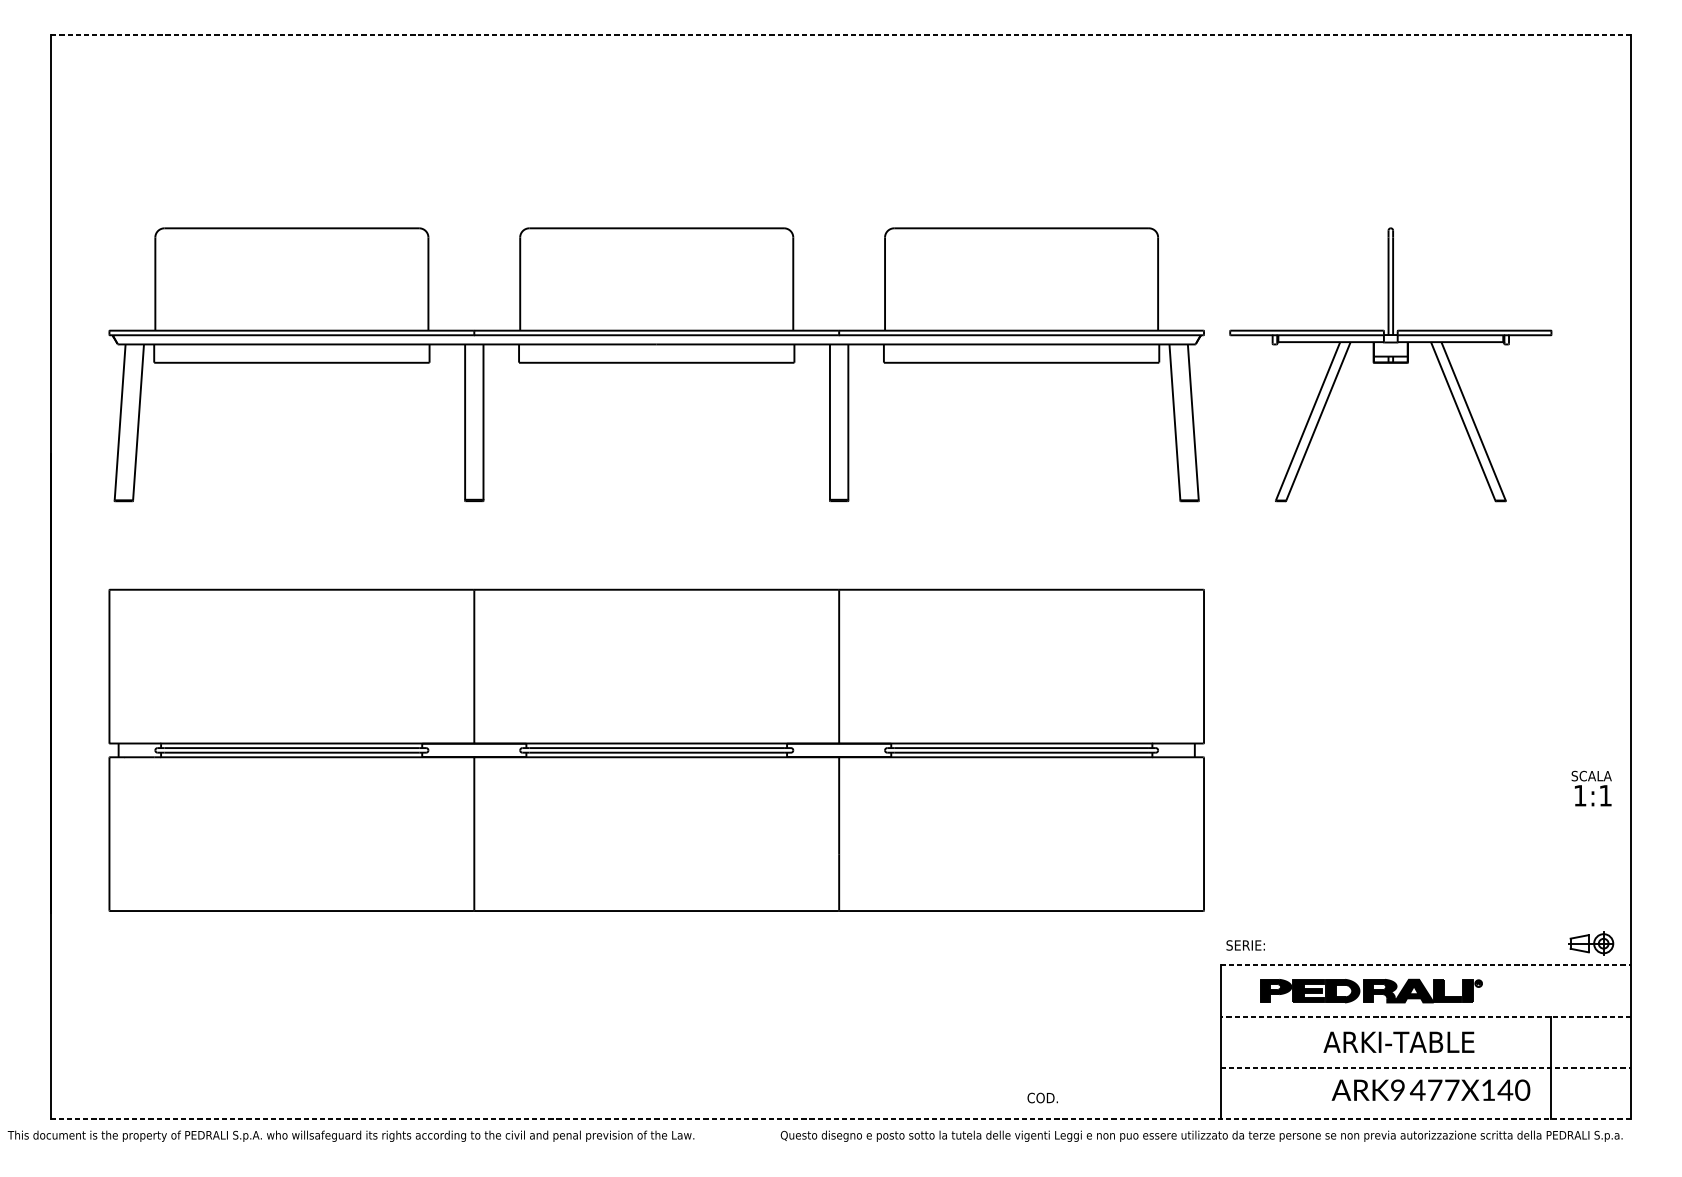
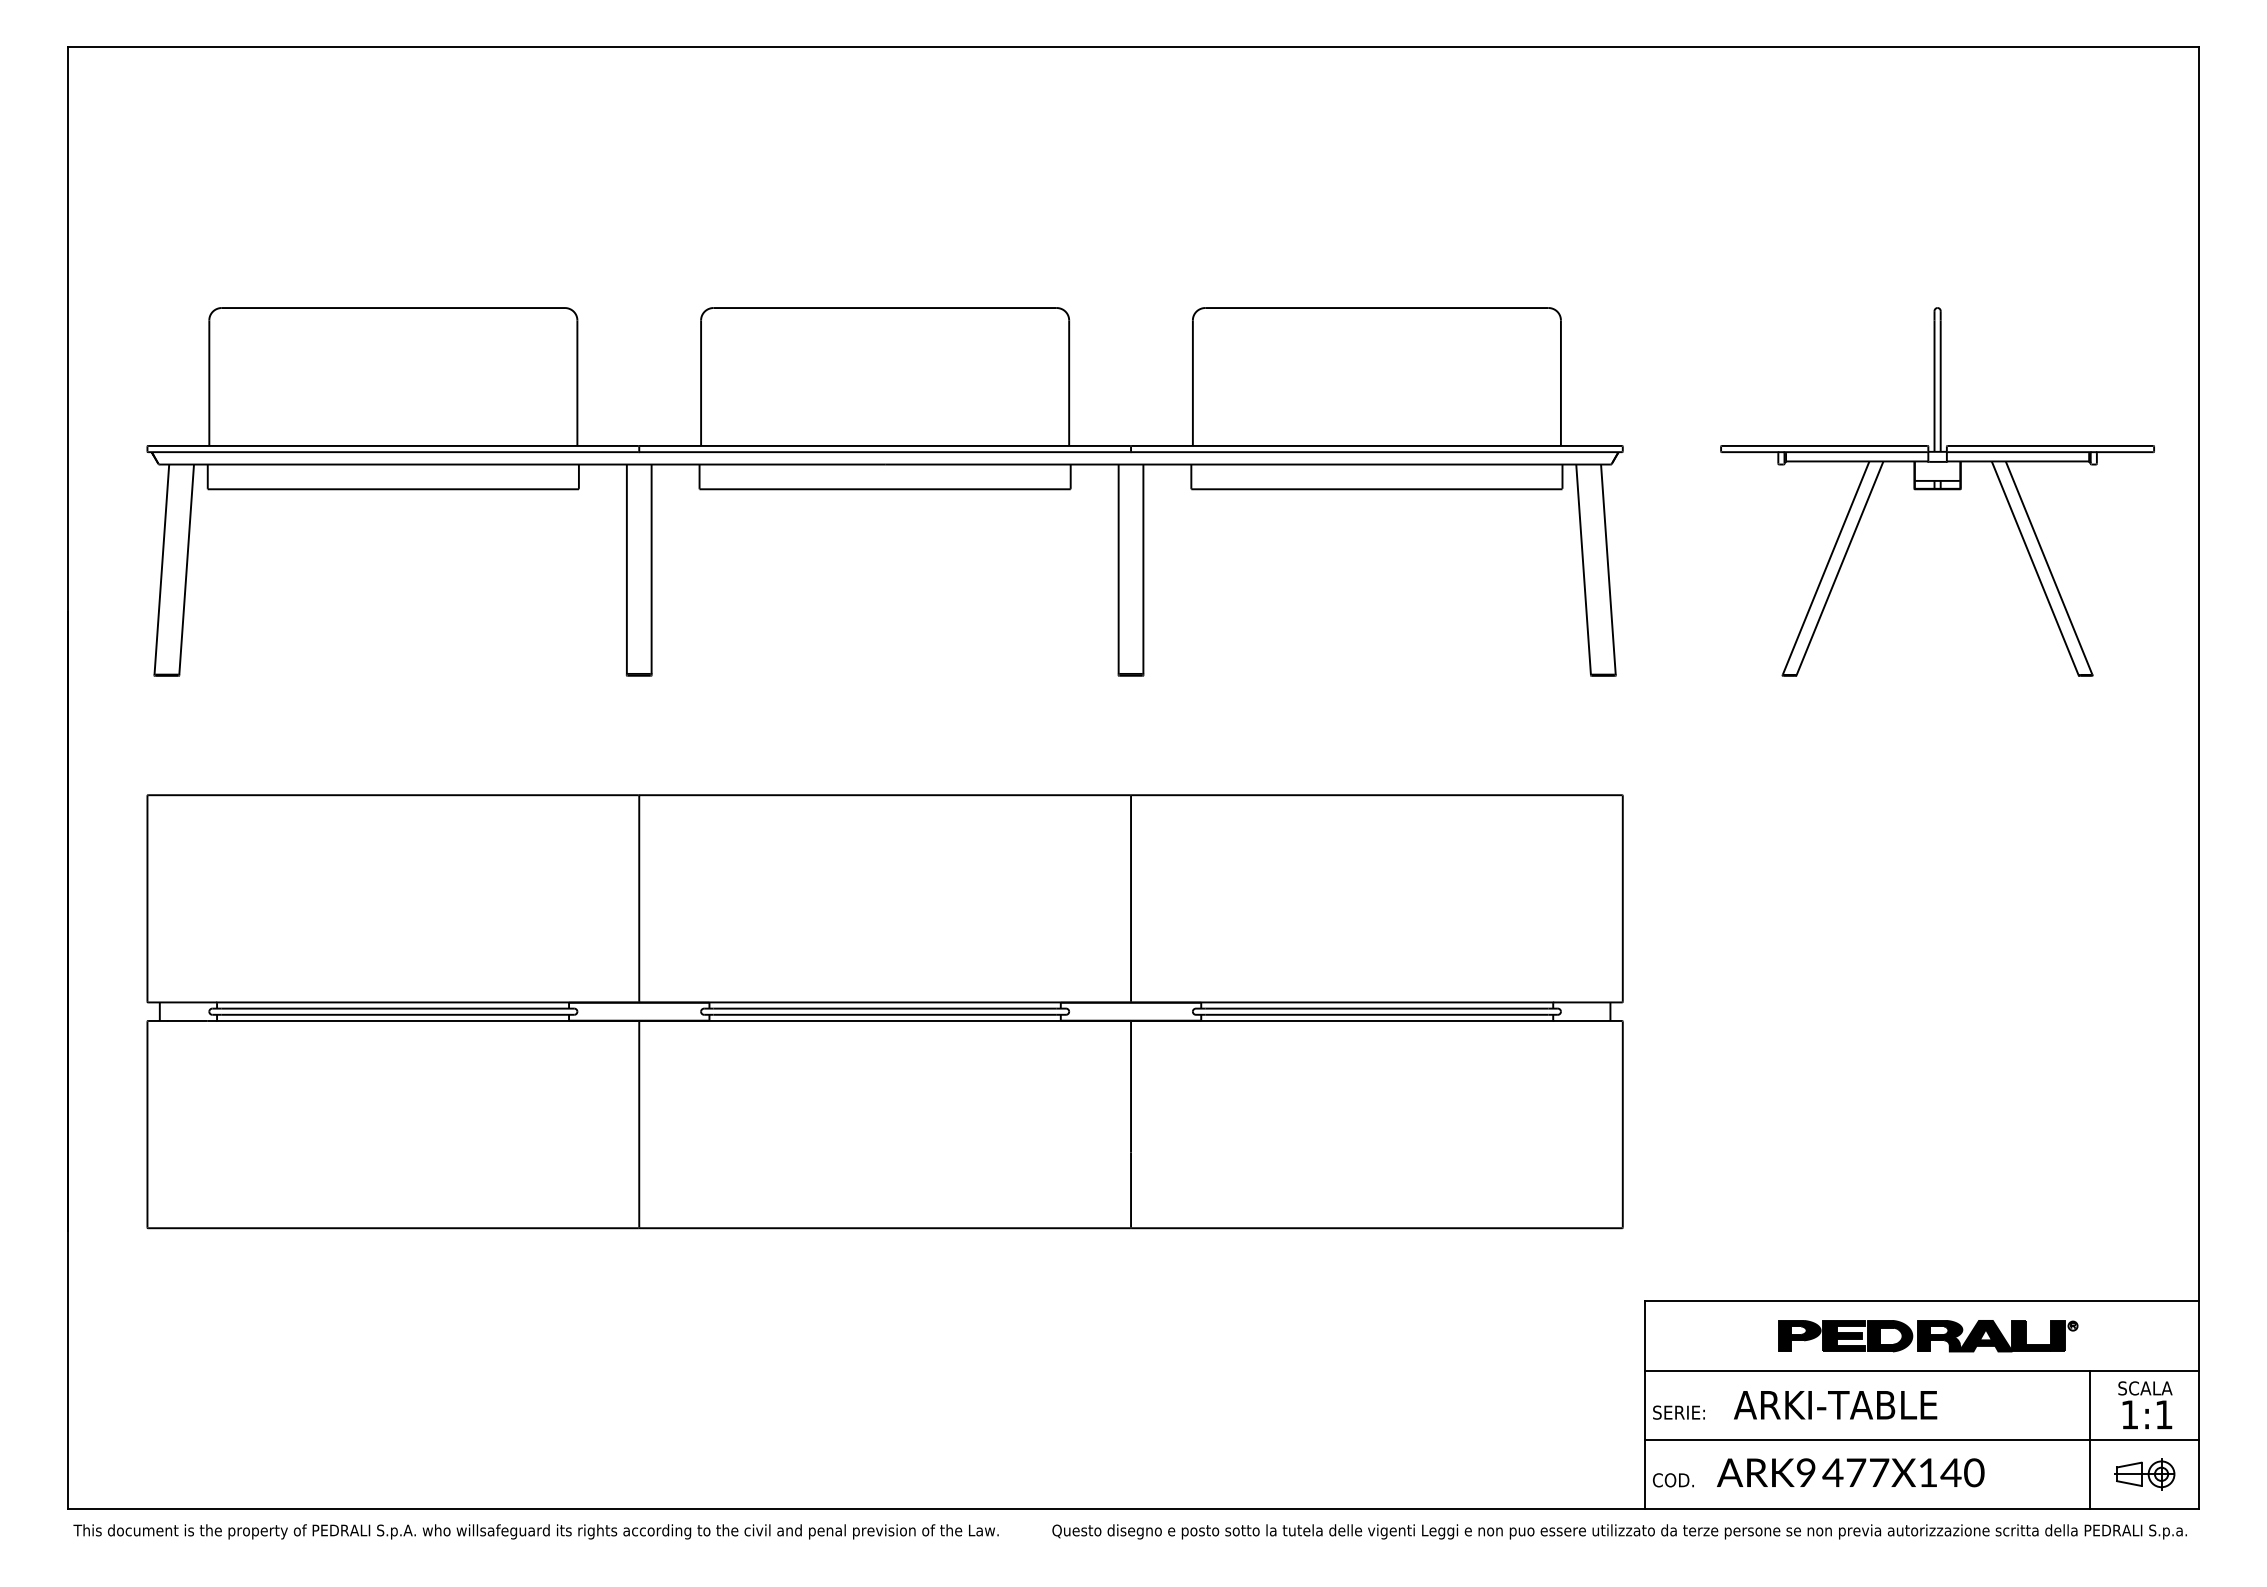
line: (841, 35) -> (1133, 47), dashed -> solid
part: (1390, 364) -> (1937, 491), moved
text: (1591, 788) -> (2145, 1404), moved
part: (1591, 943) -> (2144, 1474), moved
text: (1245, 945) -> (1678, 1412), moved
line: (1426, 965) -> (1922, 1301), dashed -> solid
part: (1371, 991) -> (1928, 1336), moved
line: (1426, 1016) -> (1922, 1370), dashed -> solid
text: (1398, 1042) -> (1835, 1405), moved
line: (1426, 1067) -> (1922, 1439), dashed -> solid
text: (1430, 1090) -> (1850, 1472), moved
text: (1042, 1098) -> (1673, 1480), moved
line: (841, 1119) -> (1133, 1509), dashed -> solid
text: (350, 1136) -> (535, 1531), moved

